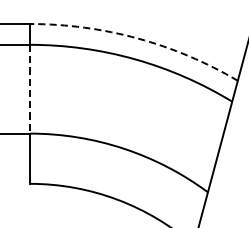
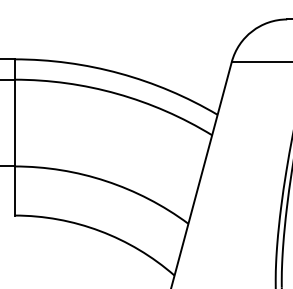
arc: (137, 38) -> (119, 73), dashed -> solid
line: (29, 89) -> (14, 123), dashed -> solid

